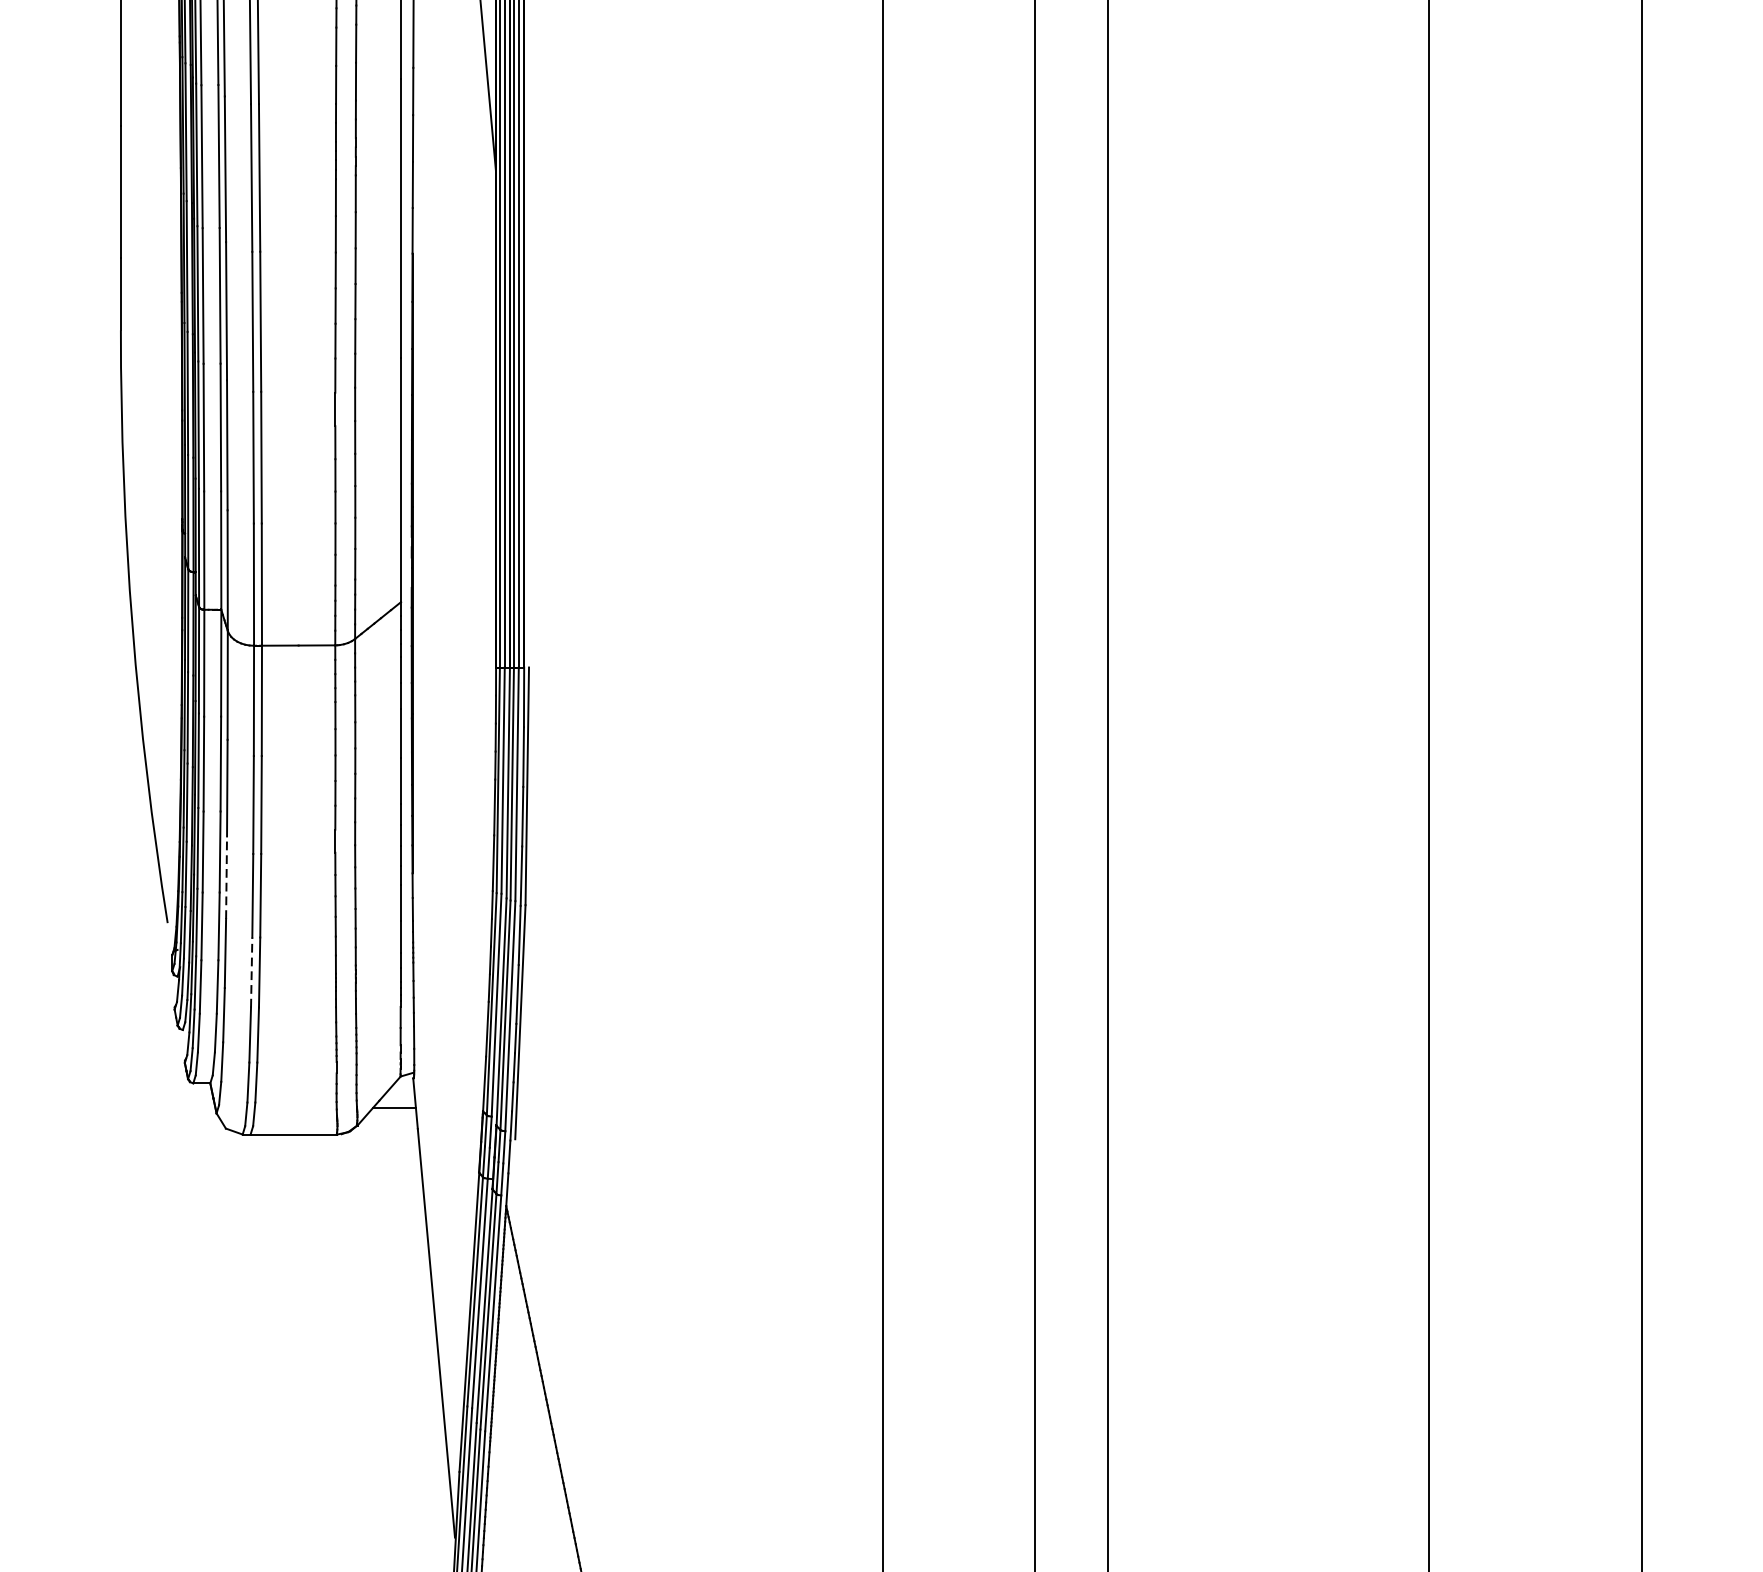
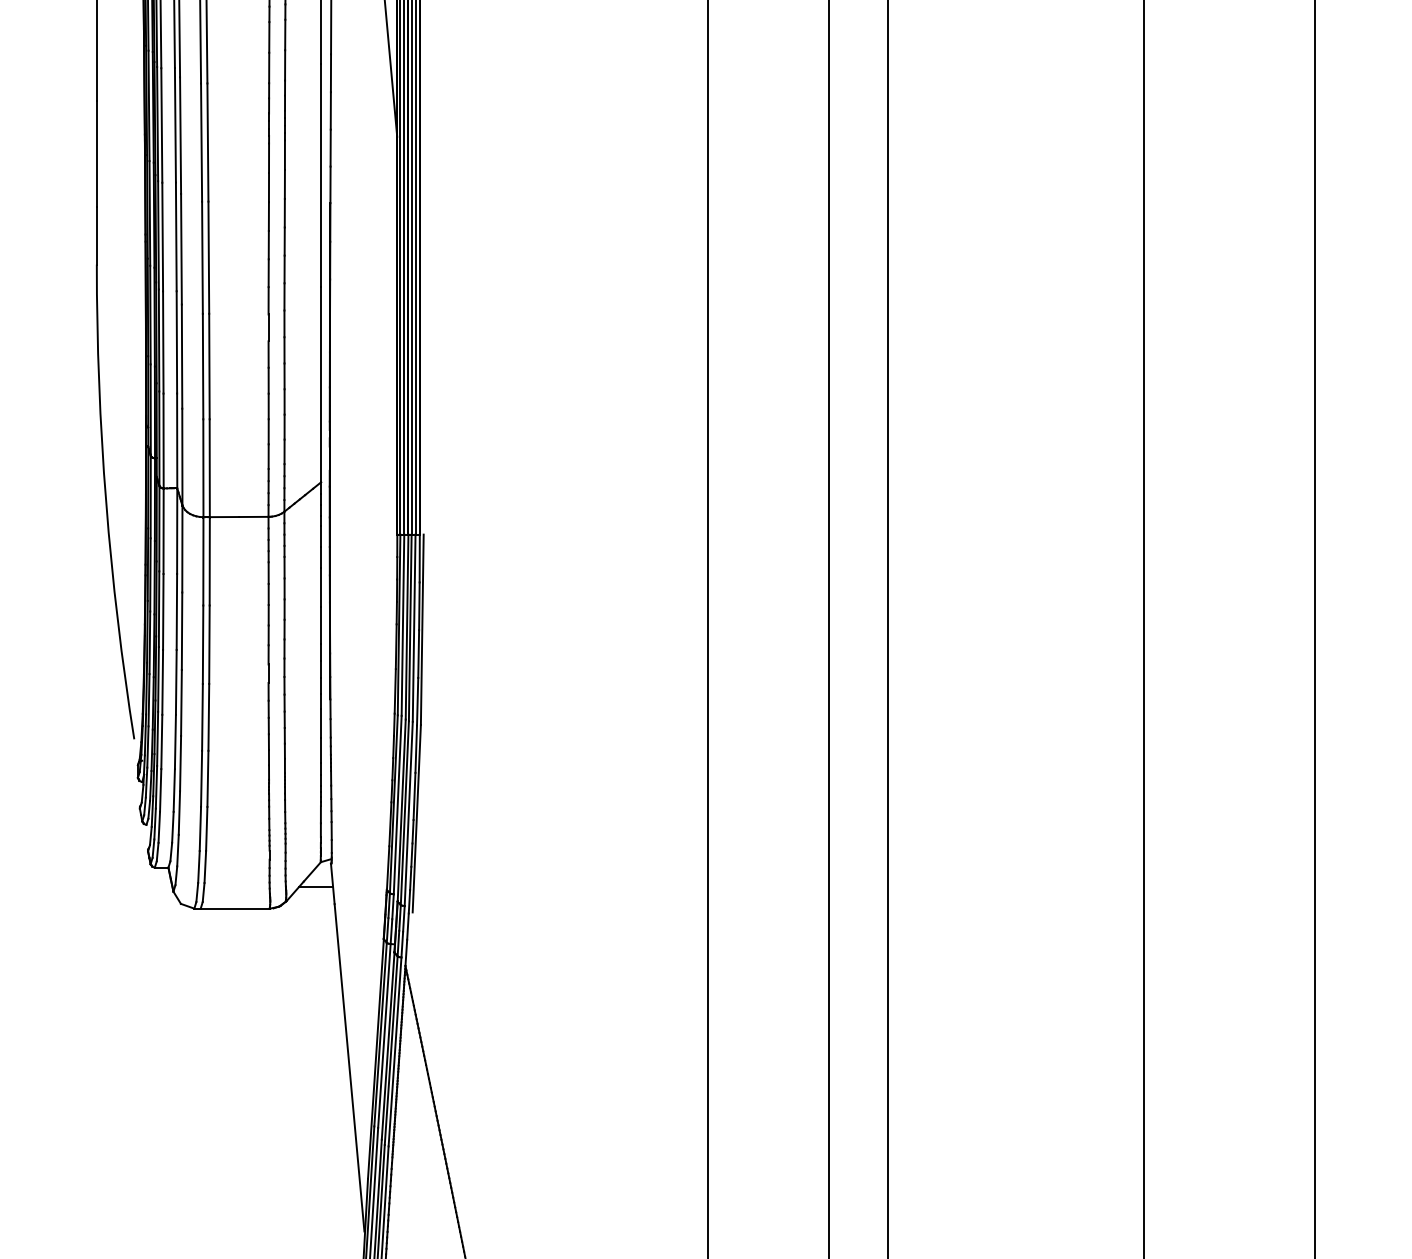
line: (226, 877) -> (181, 702), dashed -> solid
line: (251, 972) -> (201, 778), dashed -> solid

